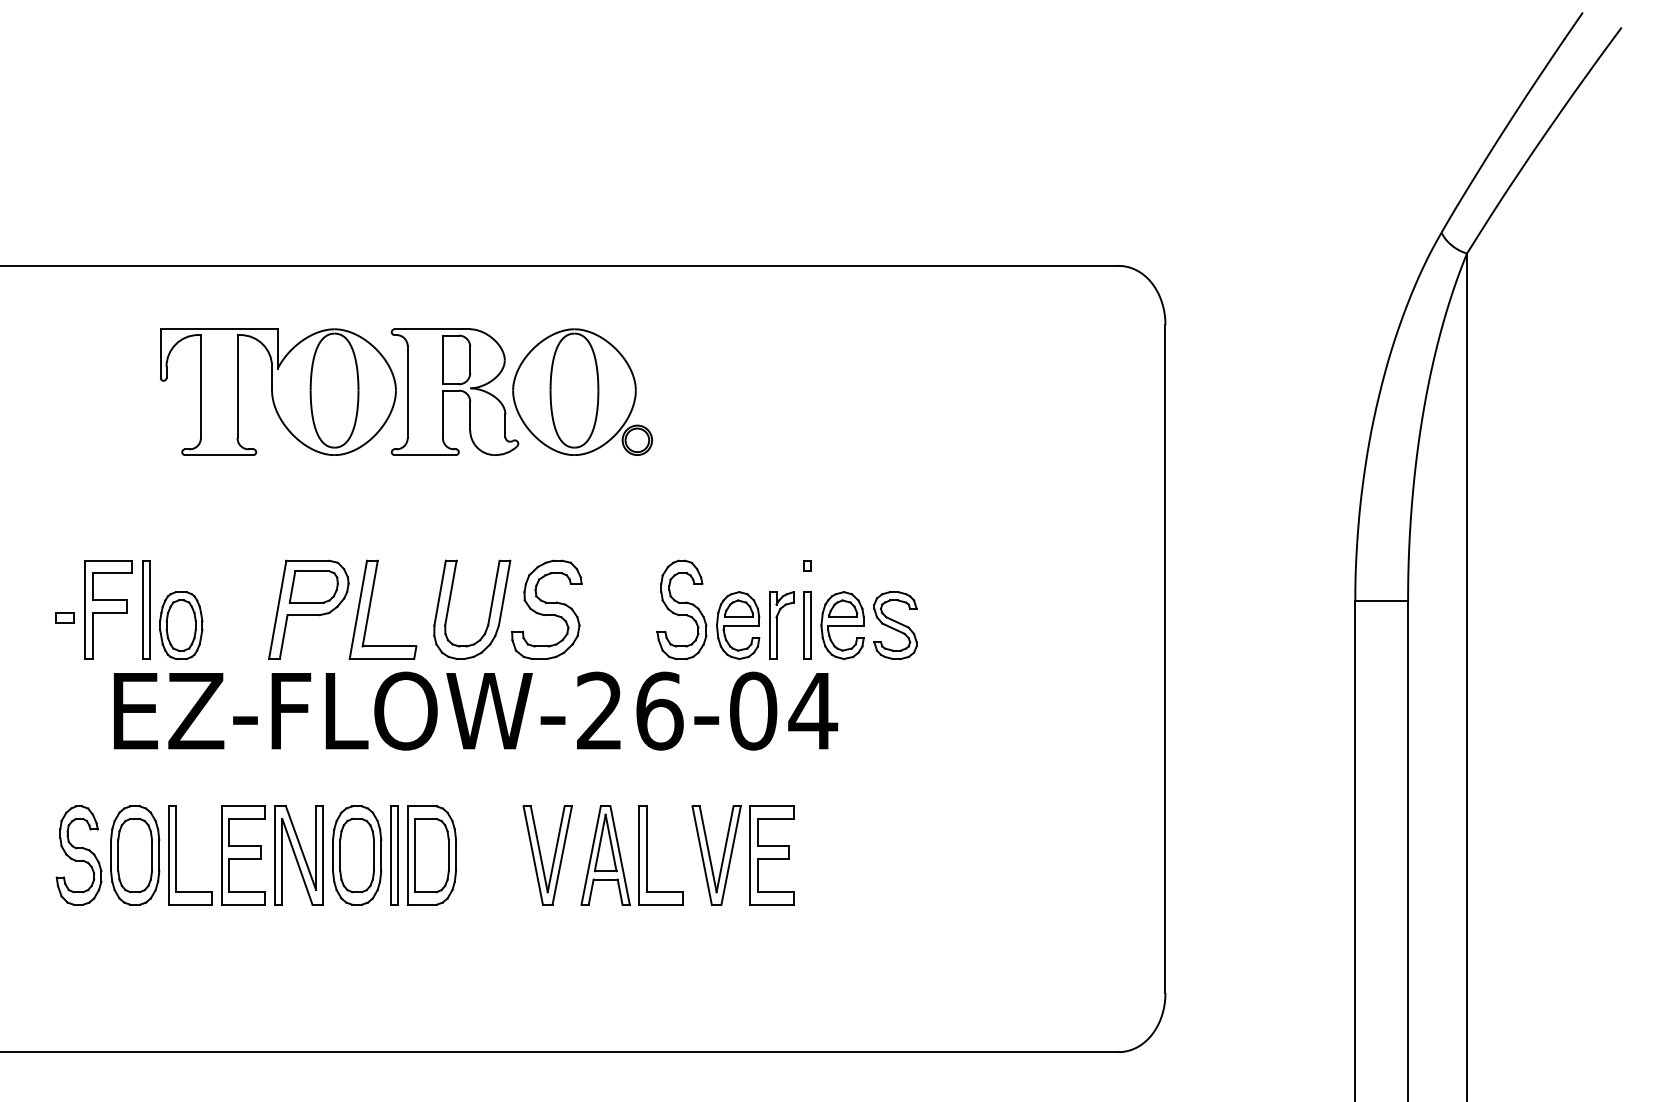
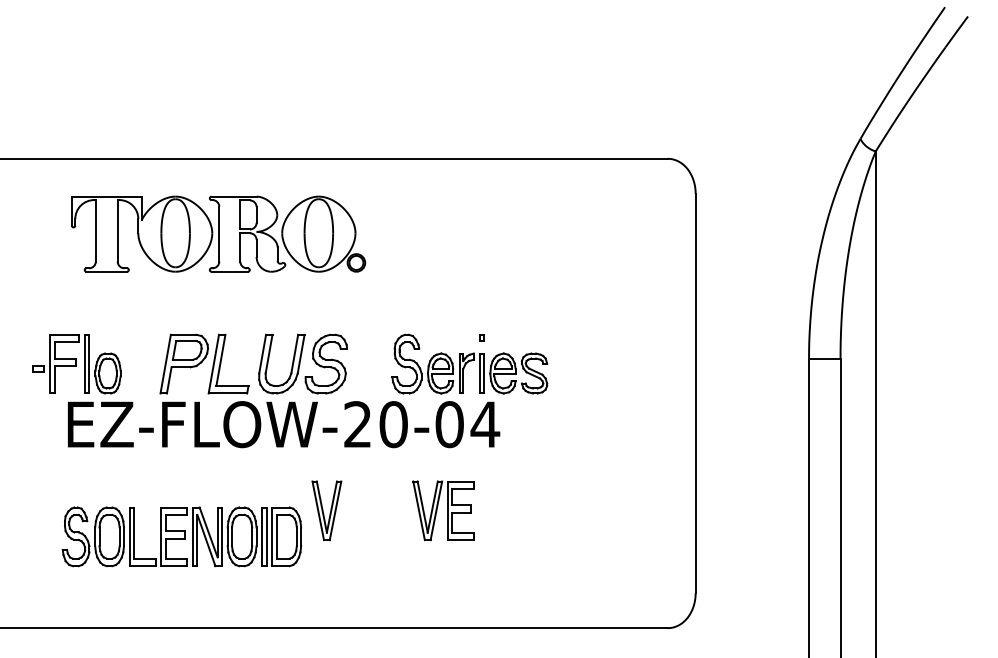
part: (406, 391) -> (218, 233), moved
text: (659, 710) -> (393, 424), EZ-FLOW-26-04 -> EZ-FLOW-20-04
part: (255, 855) -> (181, 536), moved
part: (632, 855) -> (377, 510), removed

